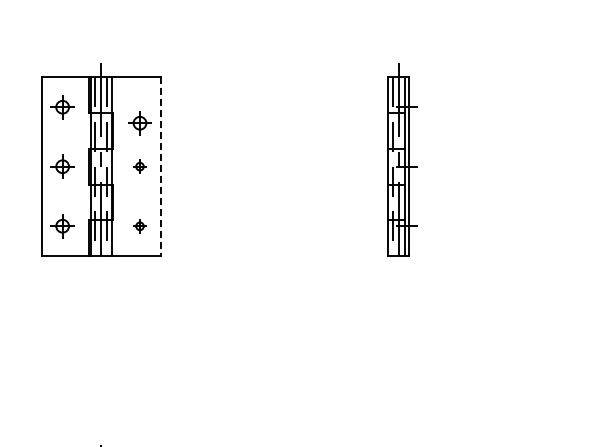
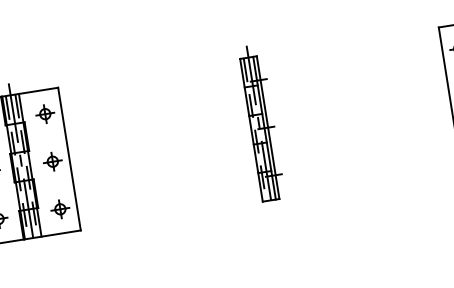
part: (139, 123) -> (44, 114), moved
part: (139, 166) -> (52, 161), size x1.67
line: (160, 167) -> (69, 159), dashed -> solid
part: (139, 226) -> (60, 209), size x1.67

